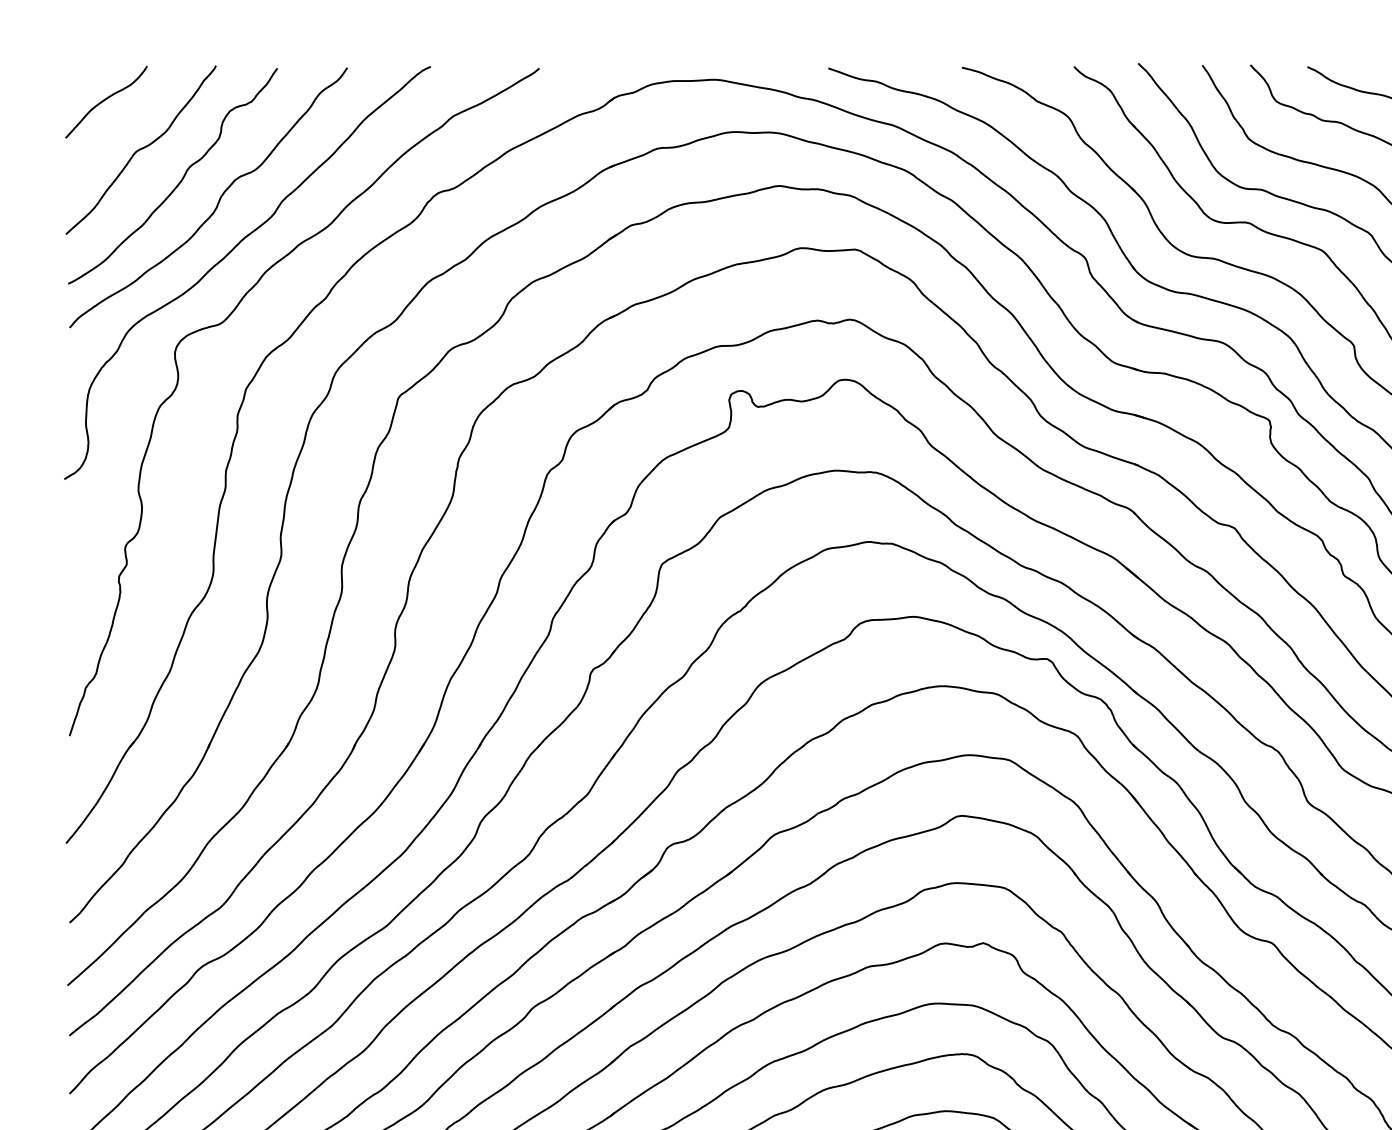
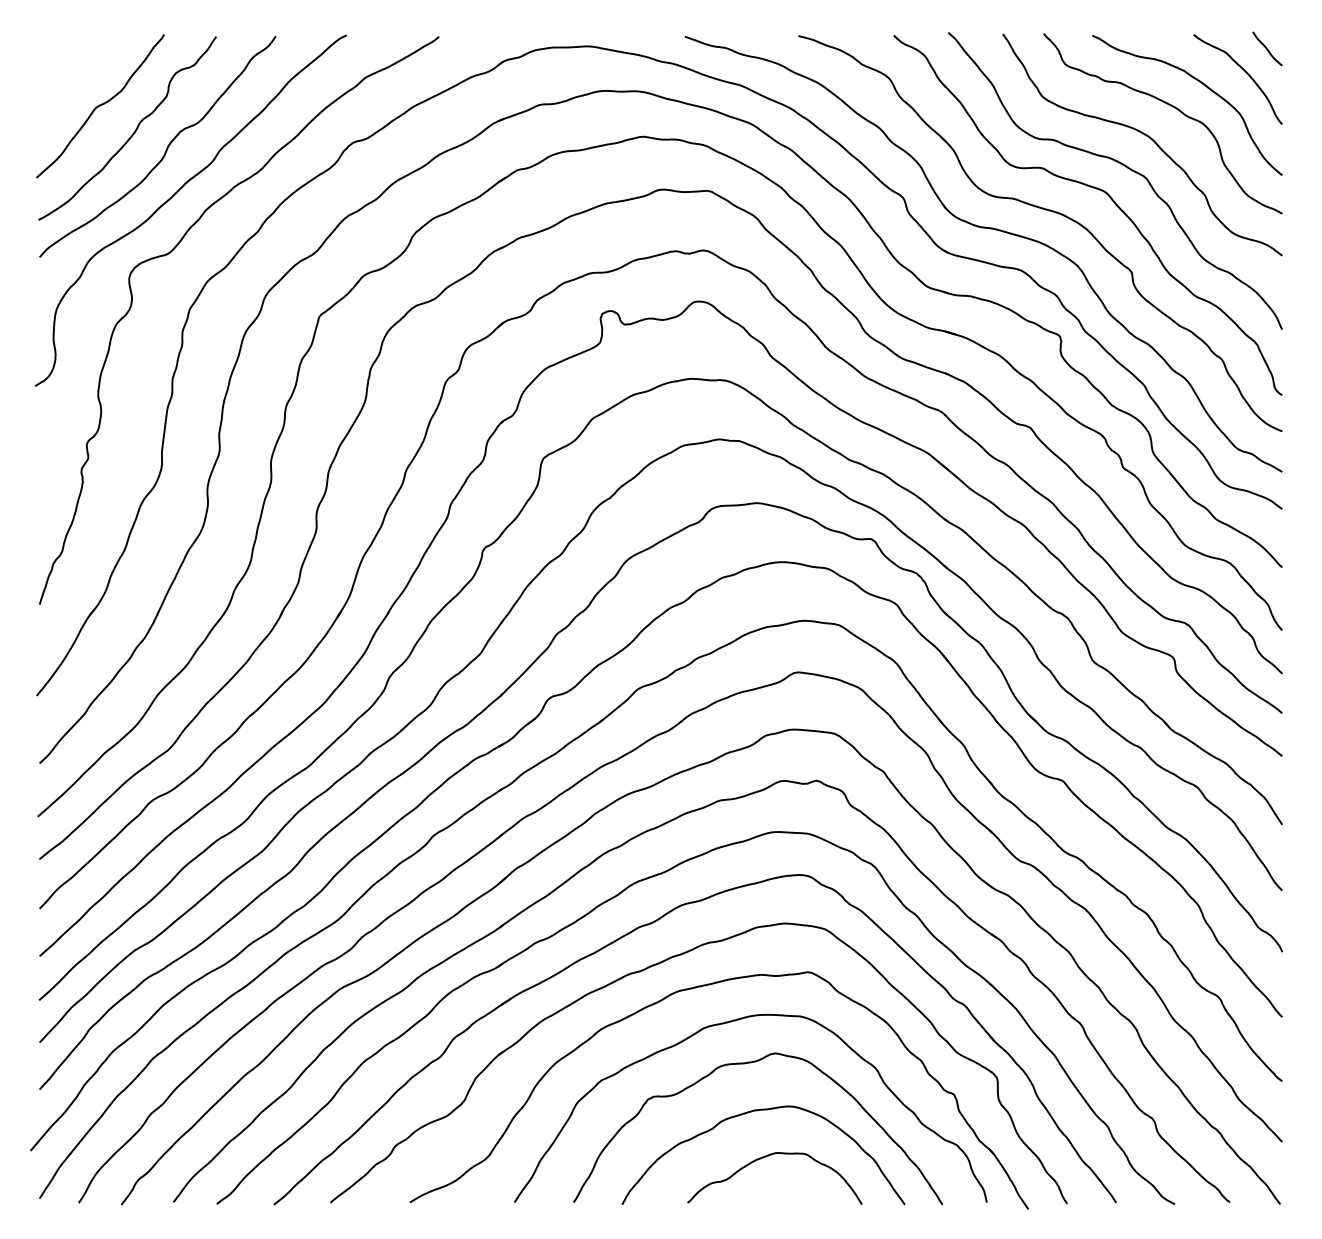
curve: (104, 101) -> (69, 64), removed

